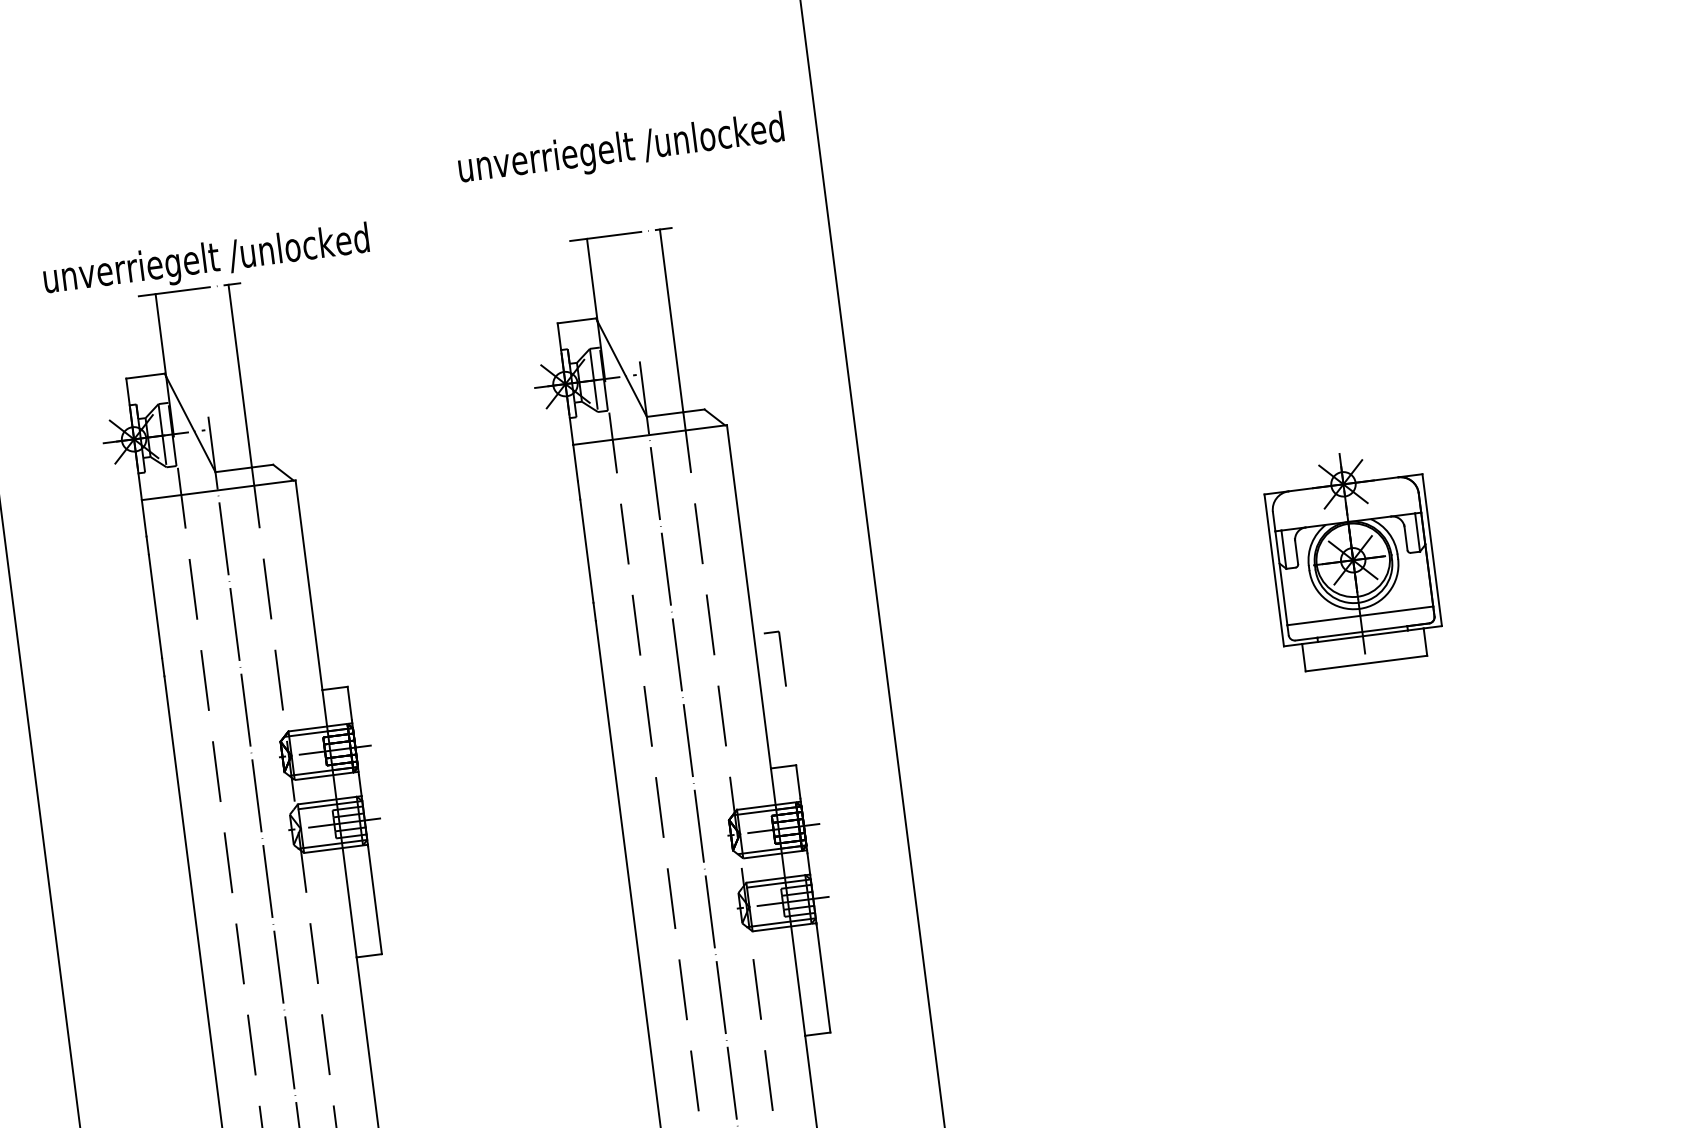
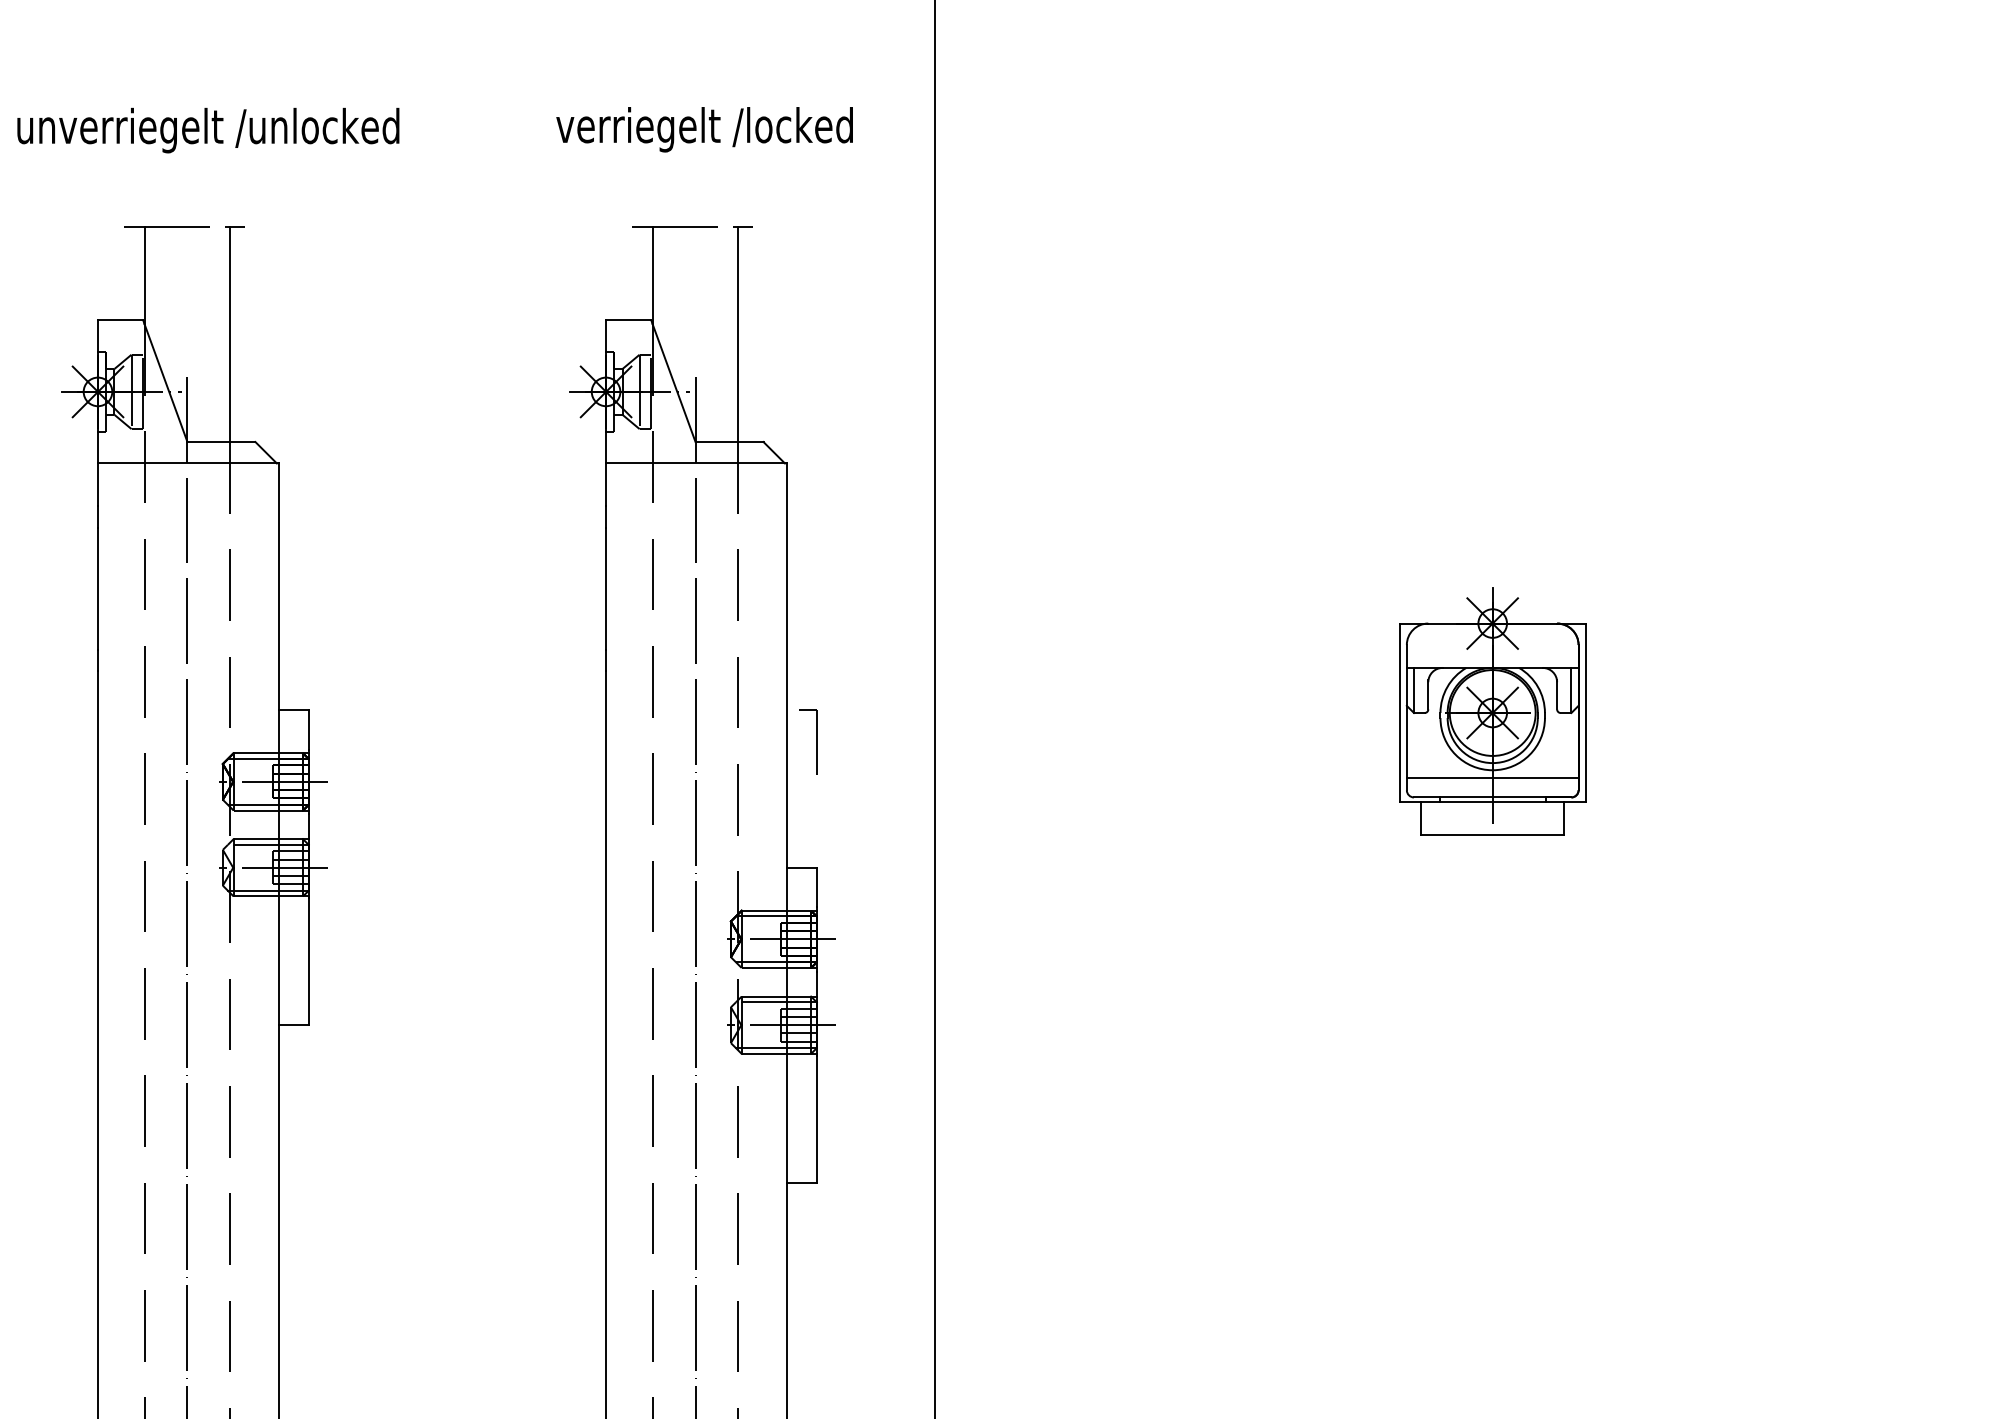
text: (620, 147) -> (705, 125), unverriegelt /unlocked -> verriegelt /locked
text: (206, 261) -> (208, 130), moved

